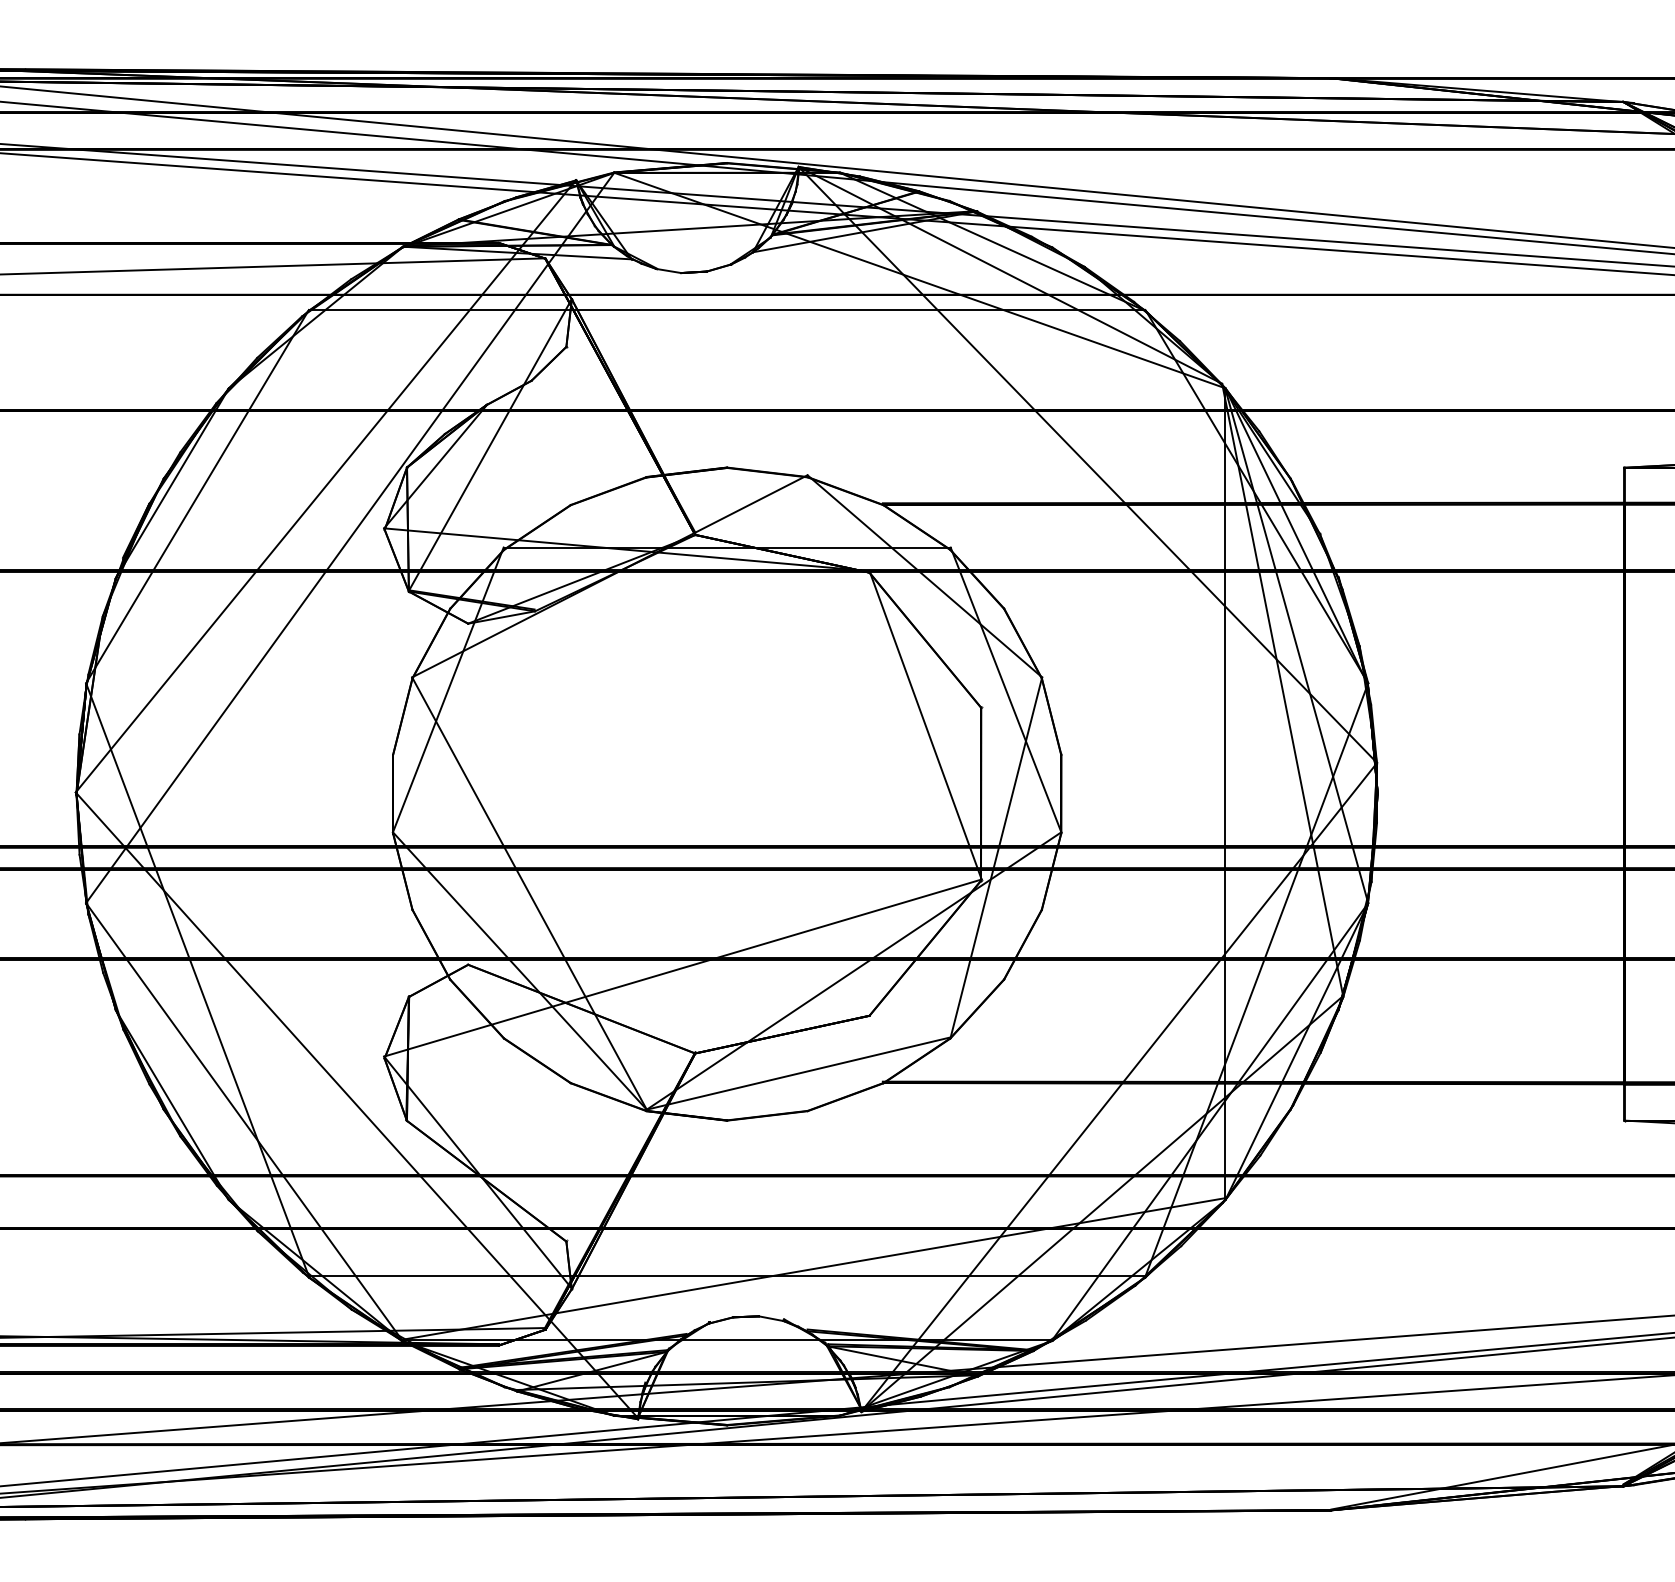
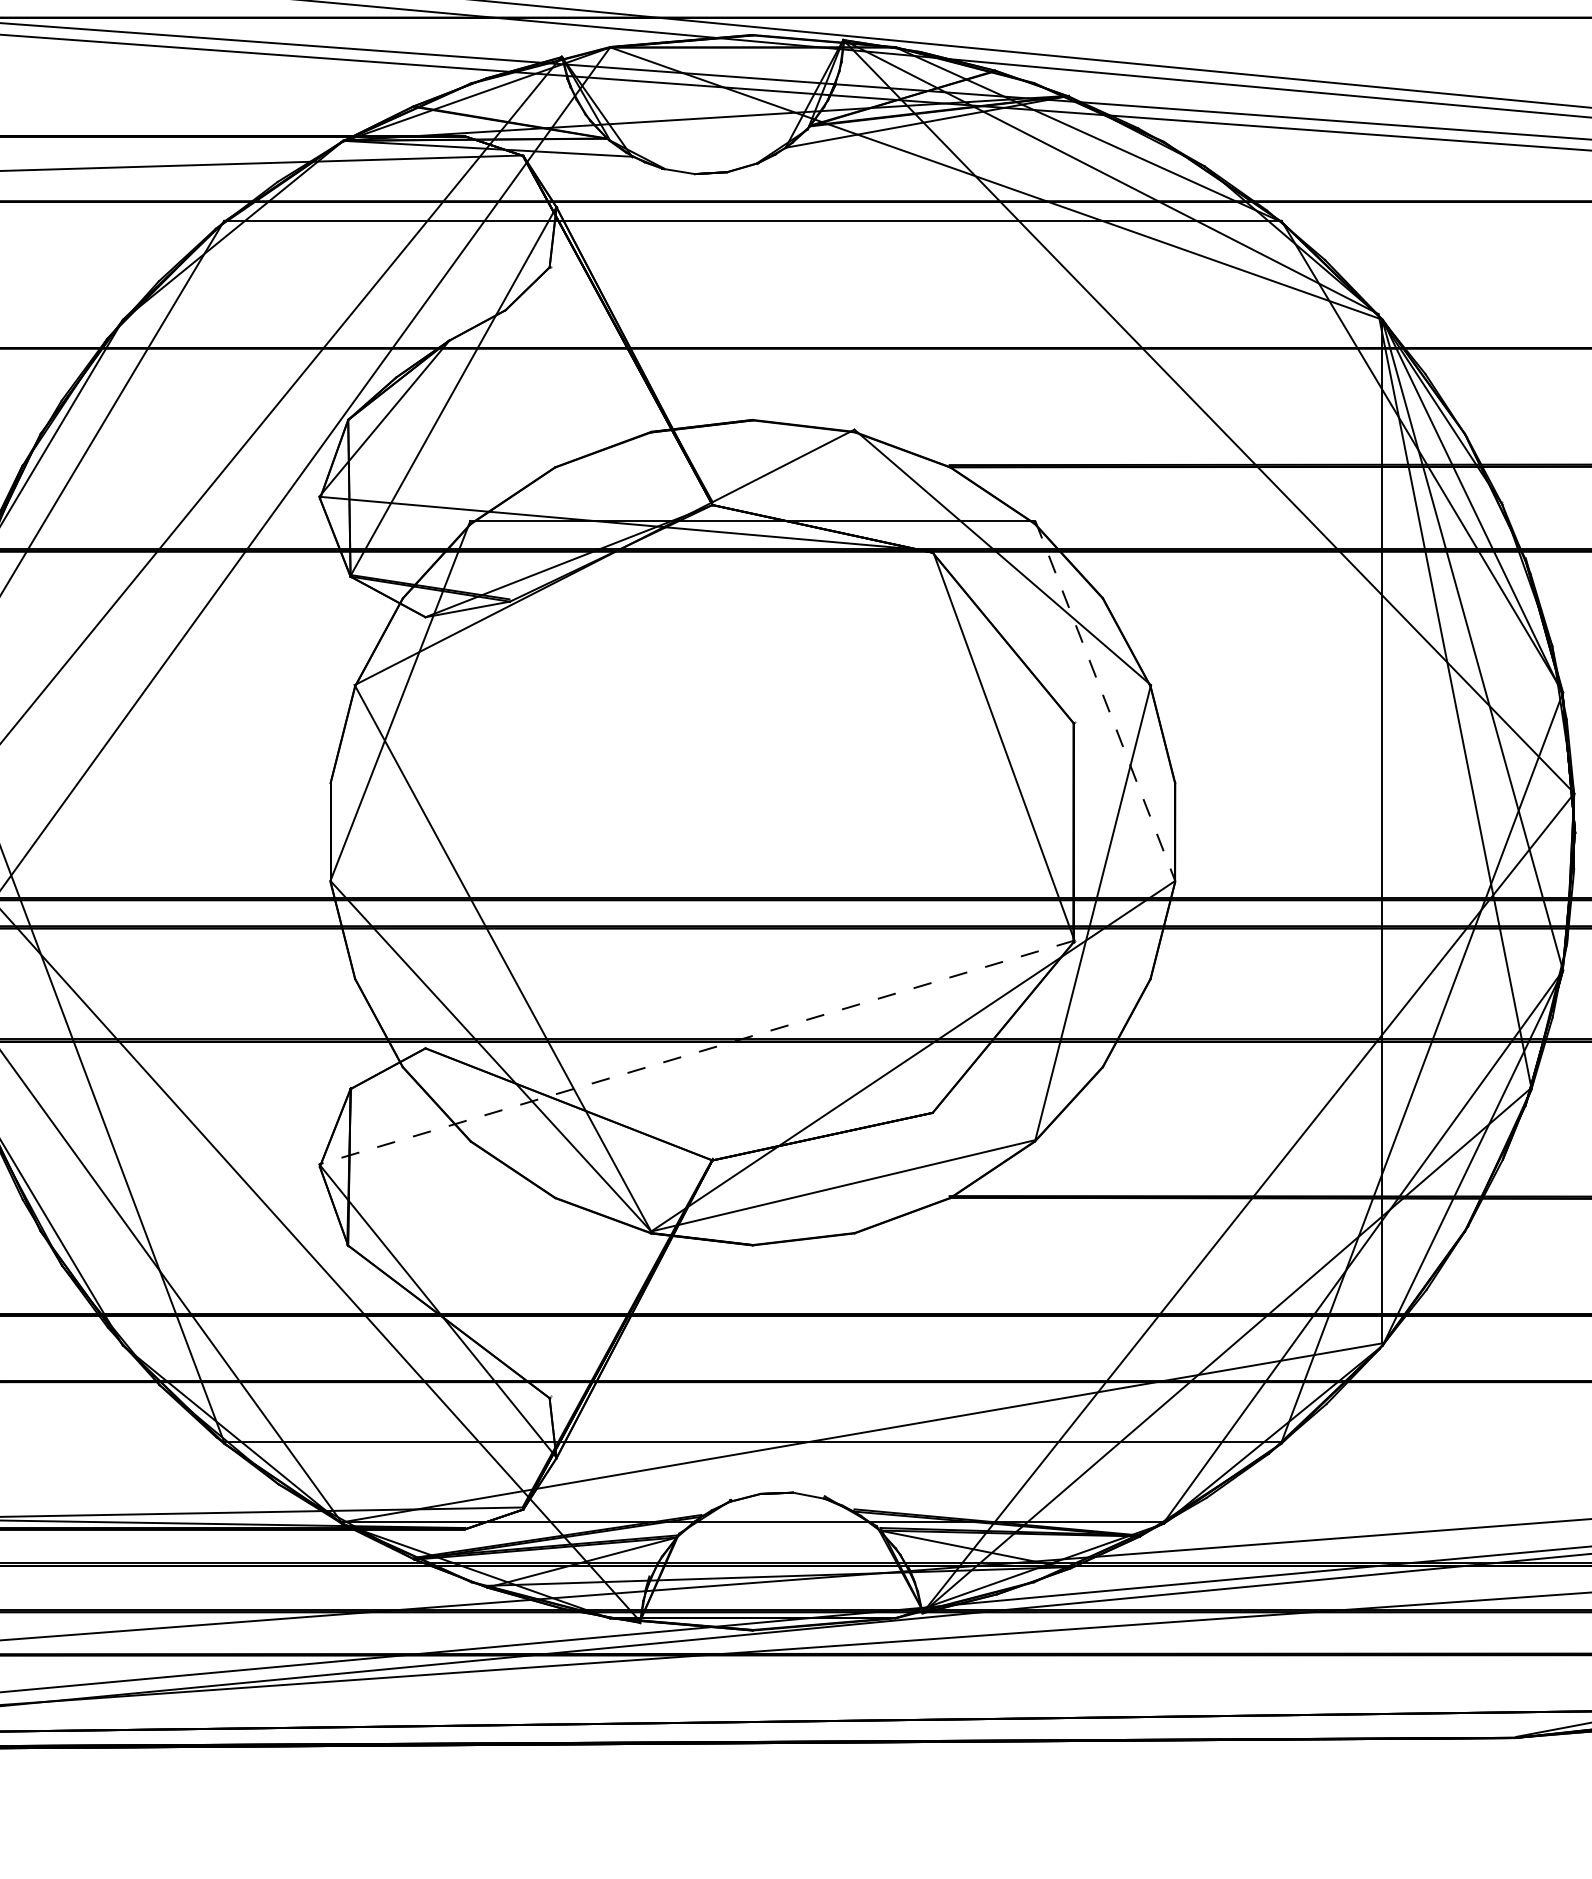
line: (1006, 689) -> (1105, 700), solid -> dashed
line: (682, 968) -> (696, 1053), solid -> dashed

